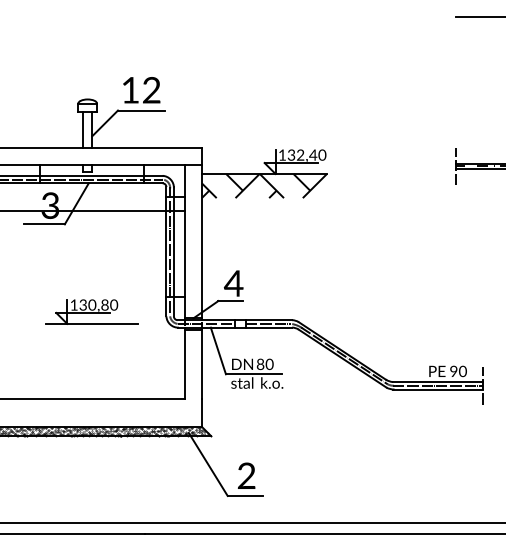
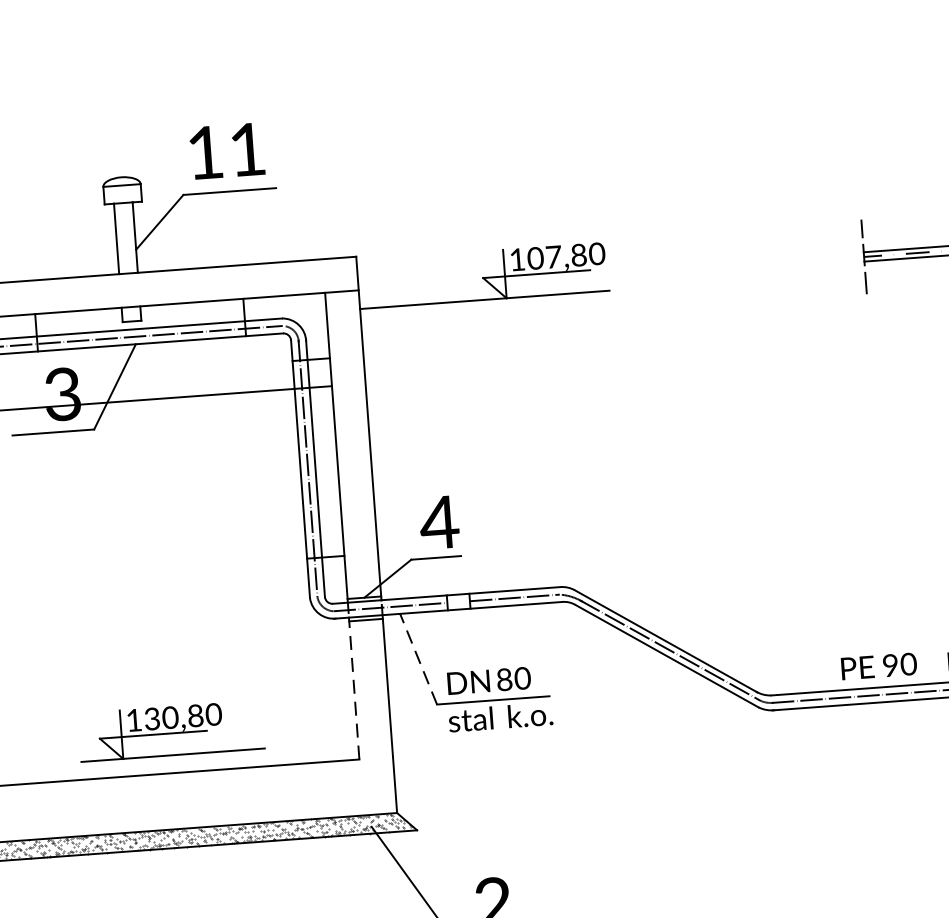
text: (151, 90) -> (247, 150), 12 -> 11
text: (302, 154) -> (557, 255), 132,40 -> 107,80
hatch: (264, 185) -> (486, 322), removed
part: (91, 311) -> (169, 730), moved
line: (218, 350) -> (418, 658), solid -> dashed
line: (185, 363) -> (354, 688), solid -> dashed

